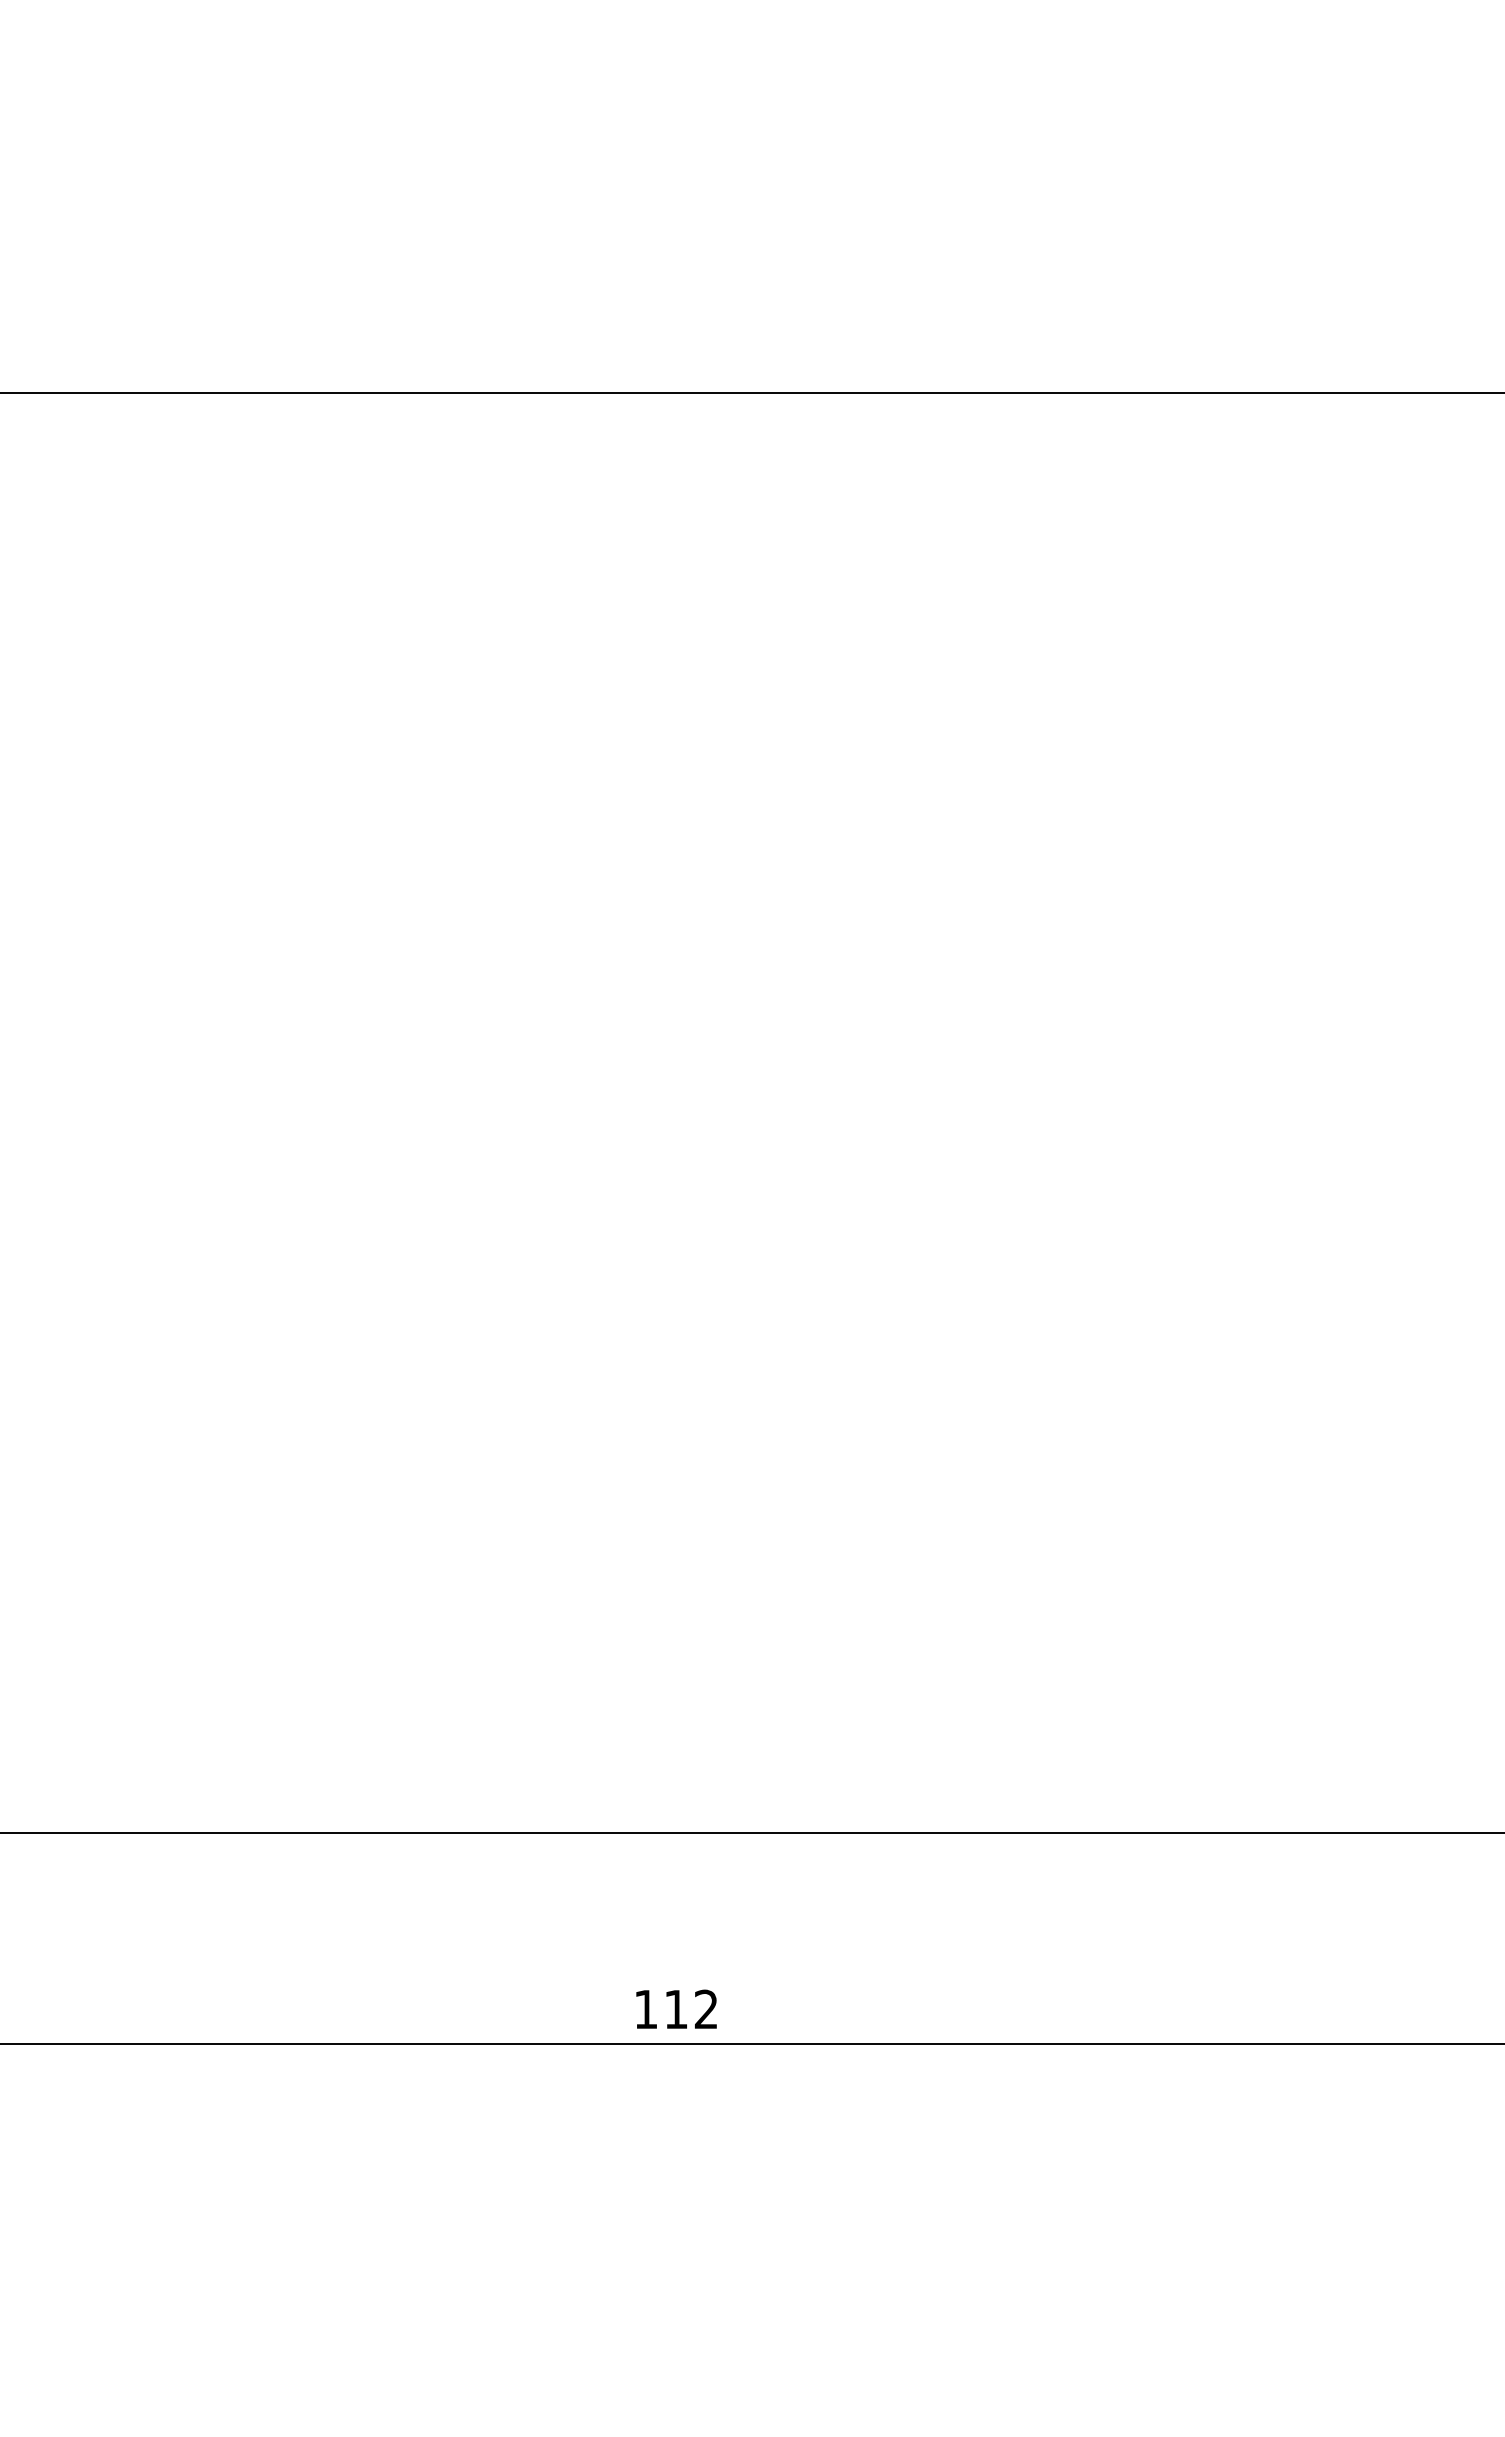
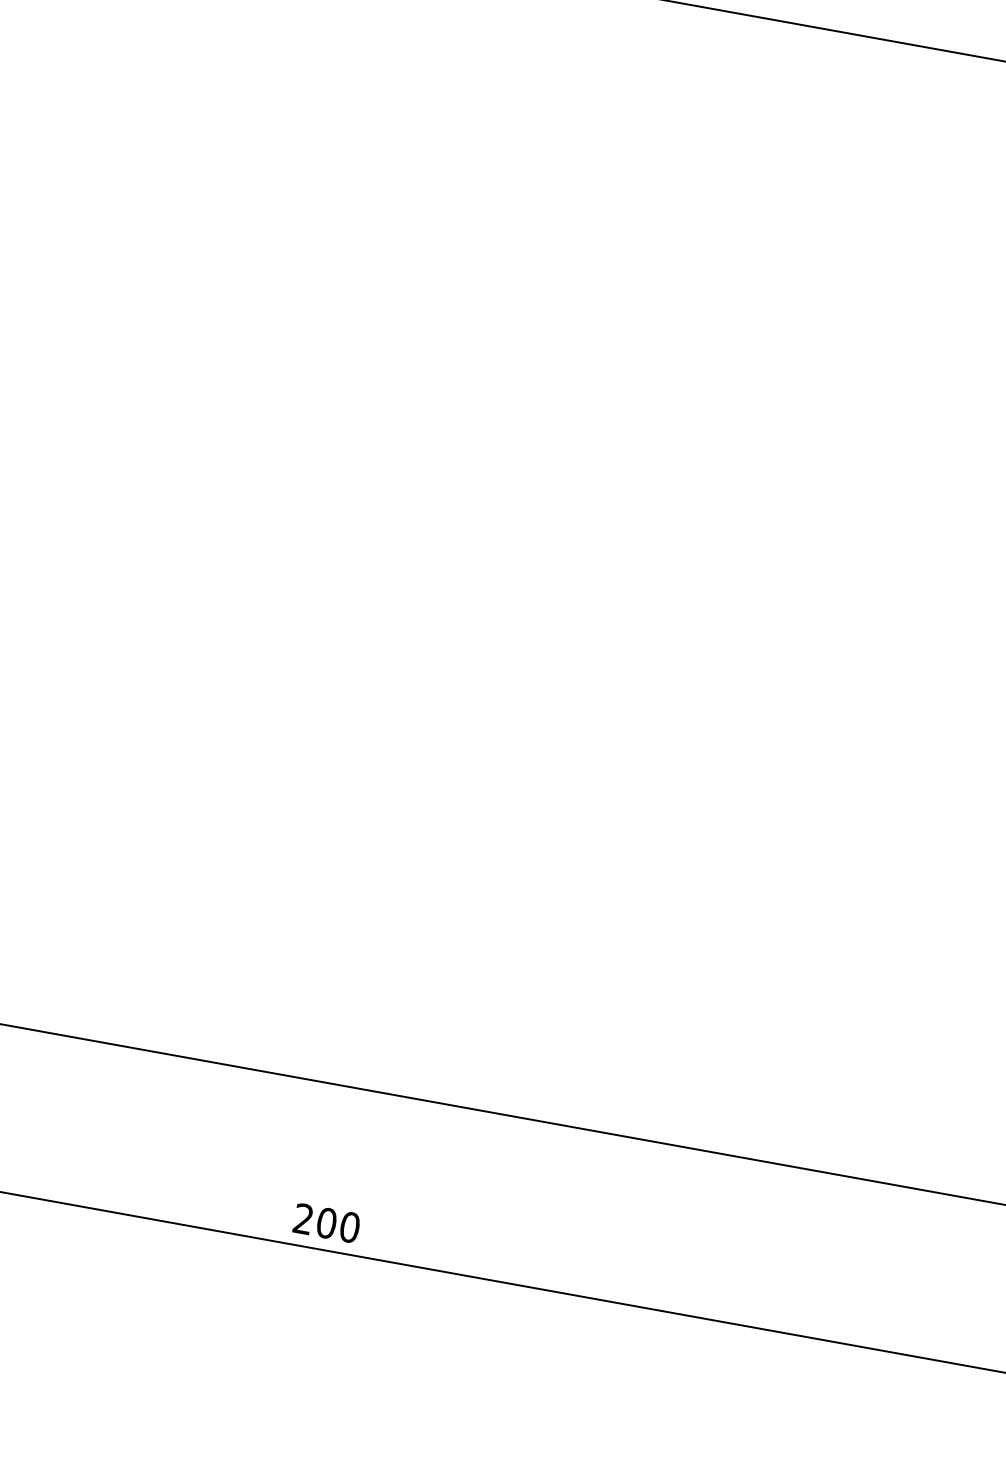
text: (676, 2009) -> (326, 1223), 112 -> 200

